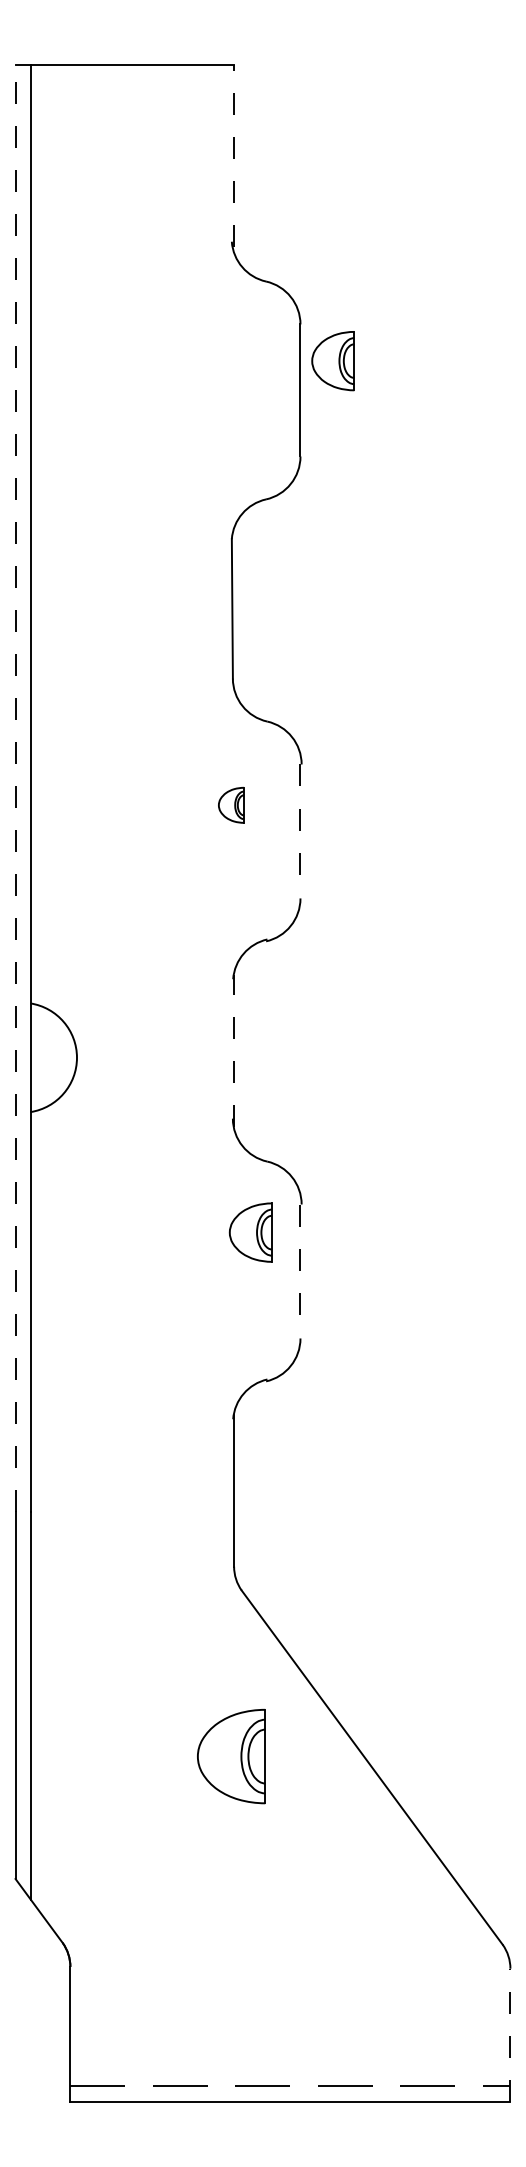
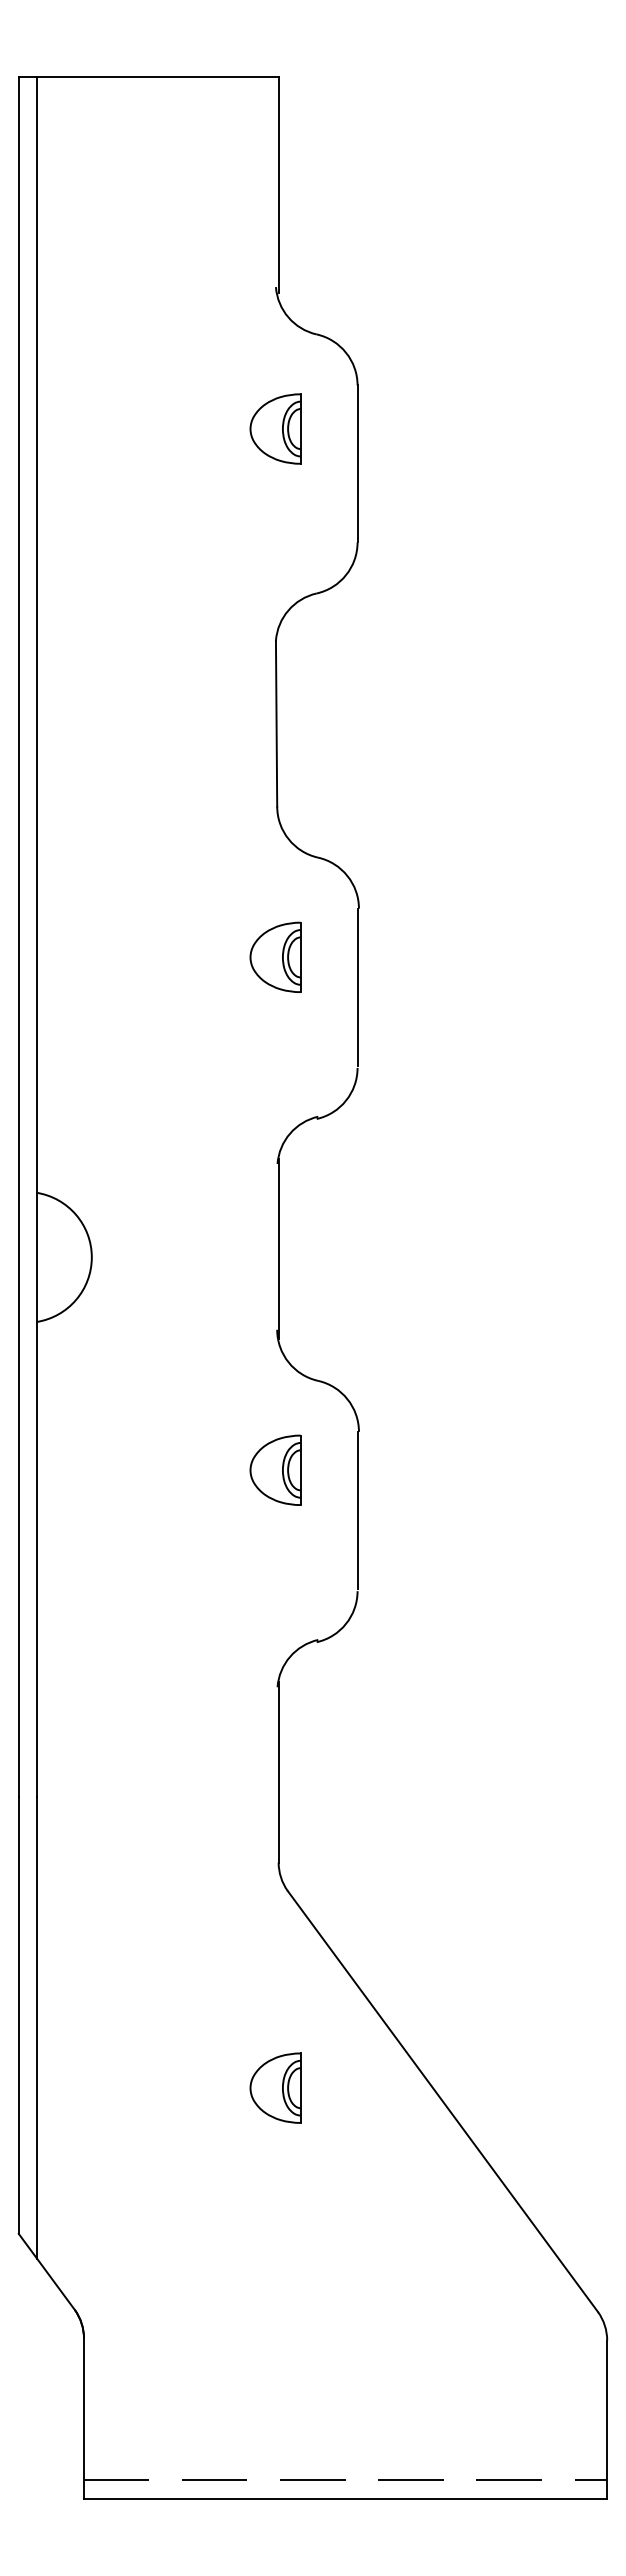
line: (233, 156) -> (278, 185), dashed -> solid
part: (333, 360) -> (275, 428), moved
line: (15, 788) -> (18, 937), dashed -> solid
part: (231, 804) -> (275, 956), size x1.67
line: (300, 830) -> (357, 987), dashed -> solid
line: (233, 1050) -> (278, 1248), dashed -> solid
part: (250, 1231) -> (275, 1469), moved
line: (300, 1270) -> (357, 1510), dashed -> solid
part: (231, 1755) -> (275, 2087), size x0.62
line: (510, 2035) -> (607, 2419), dashed -> solid

